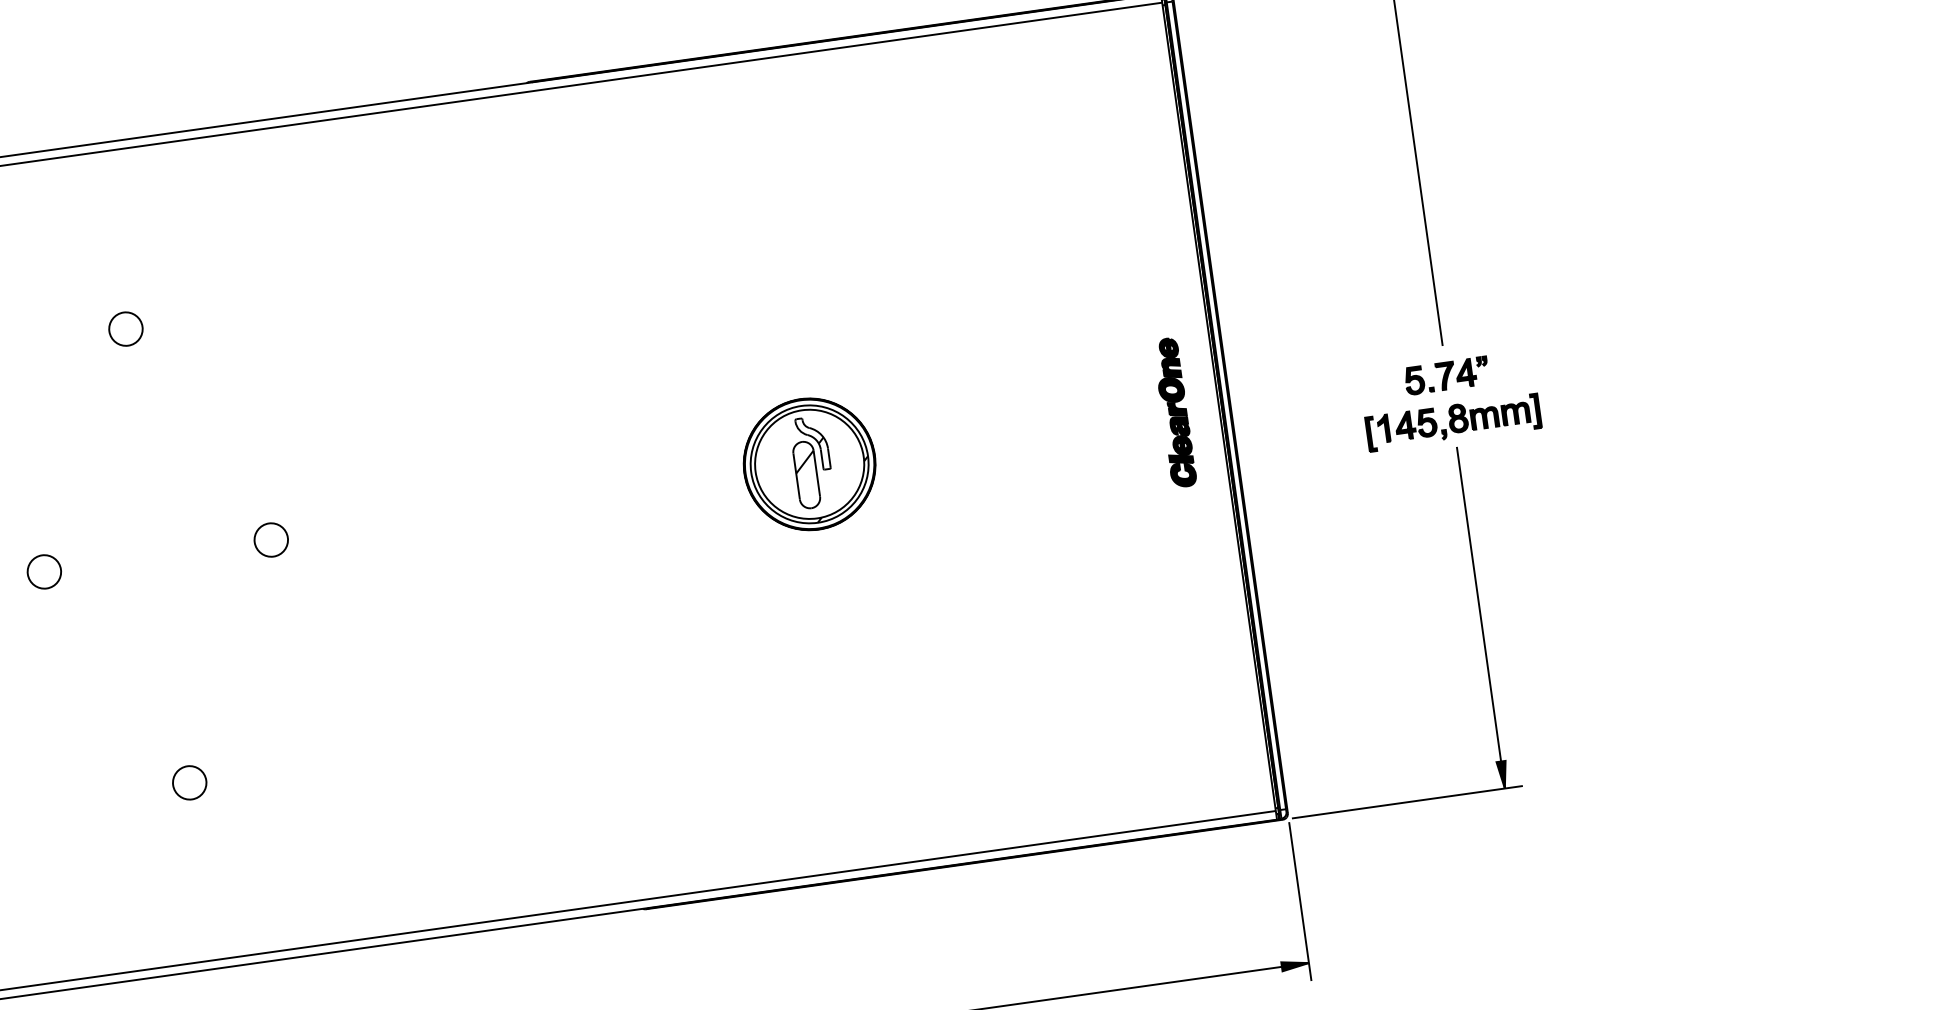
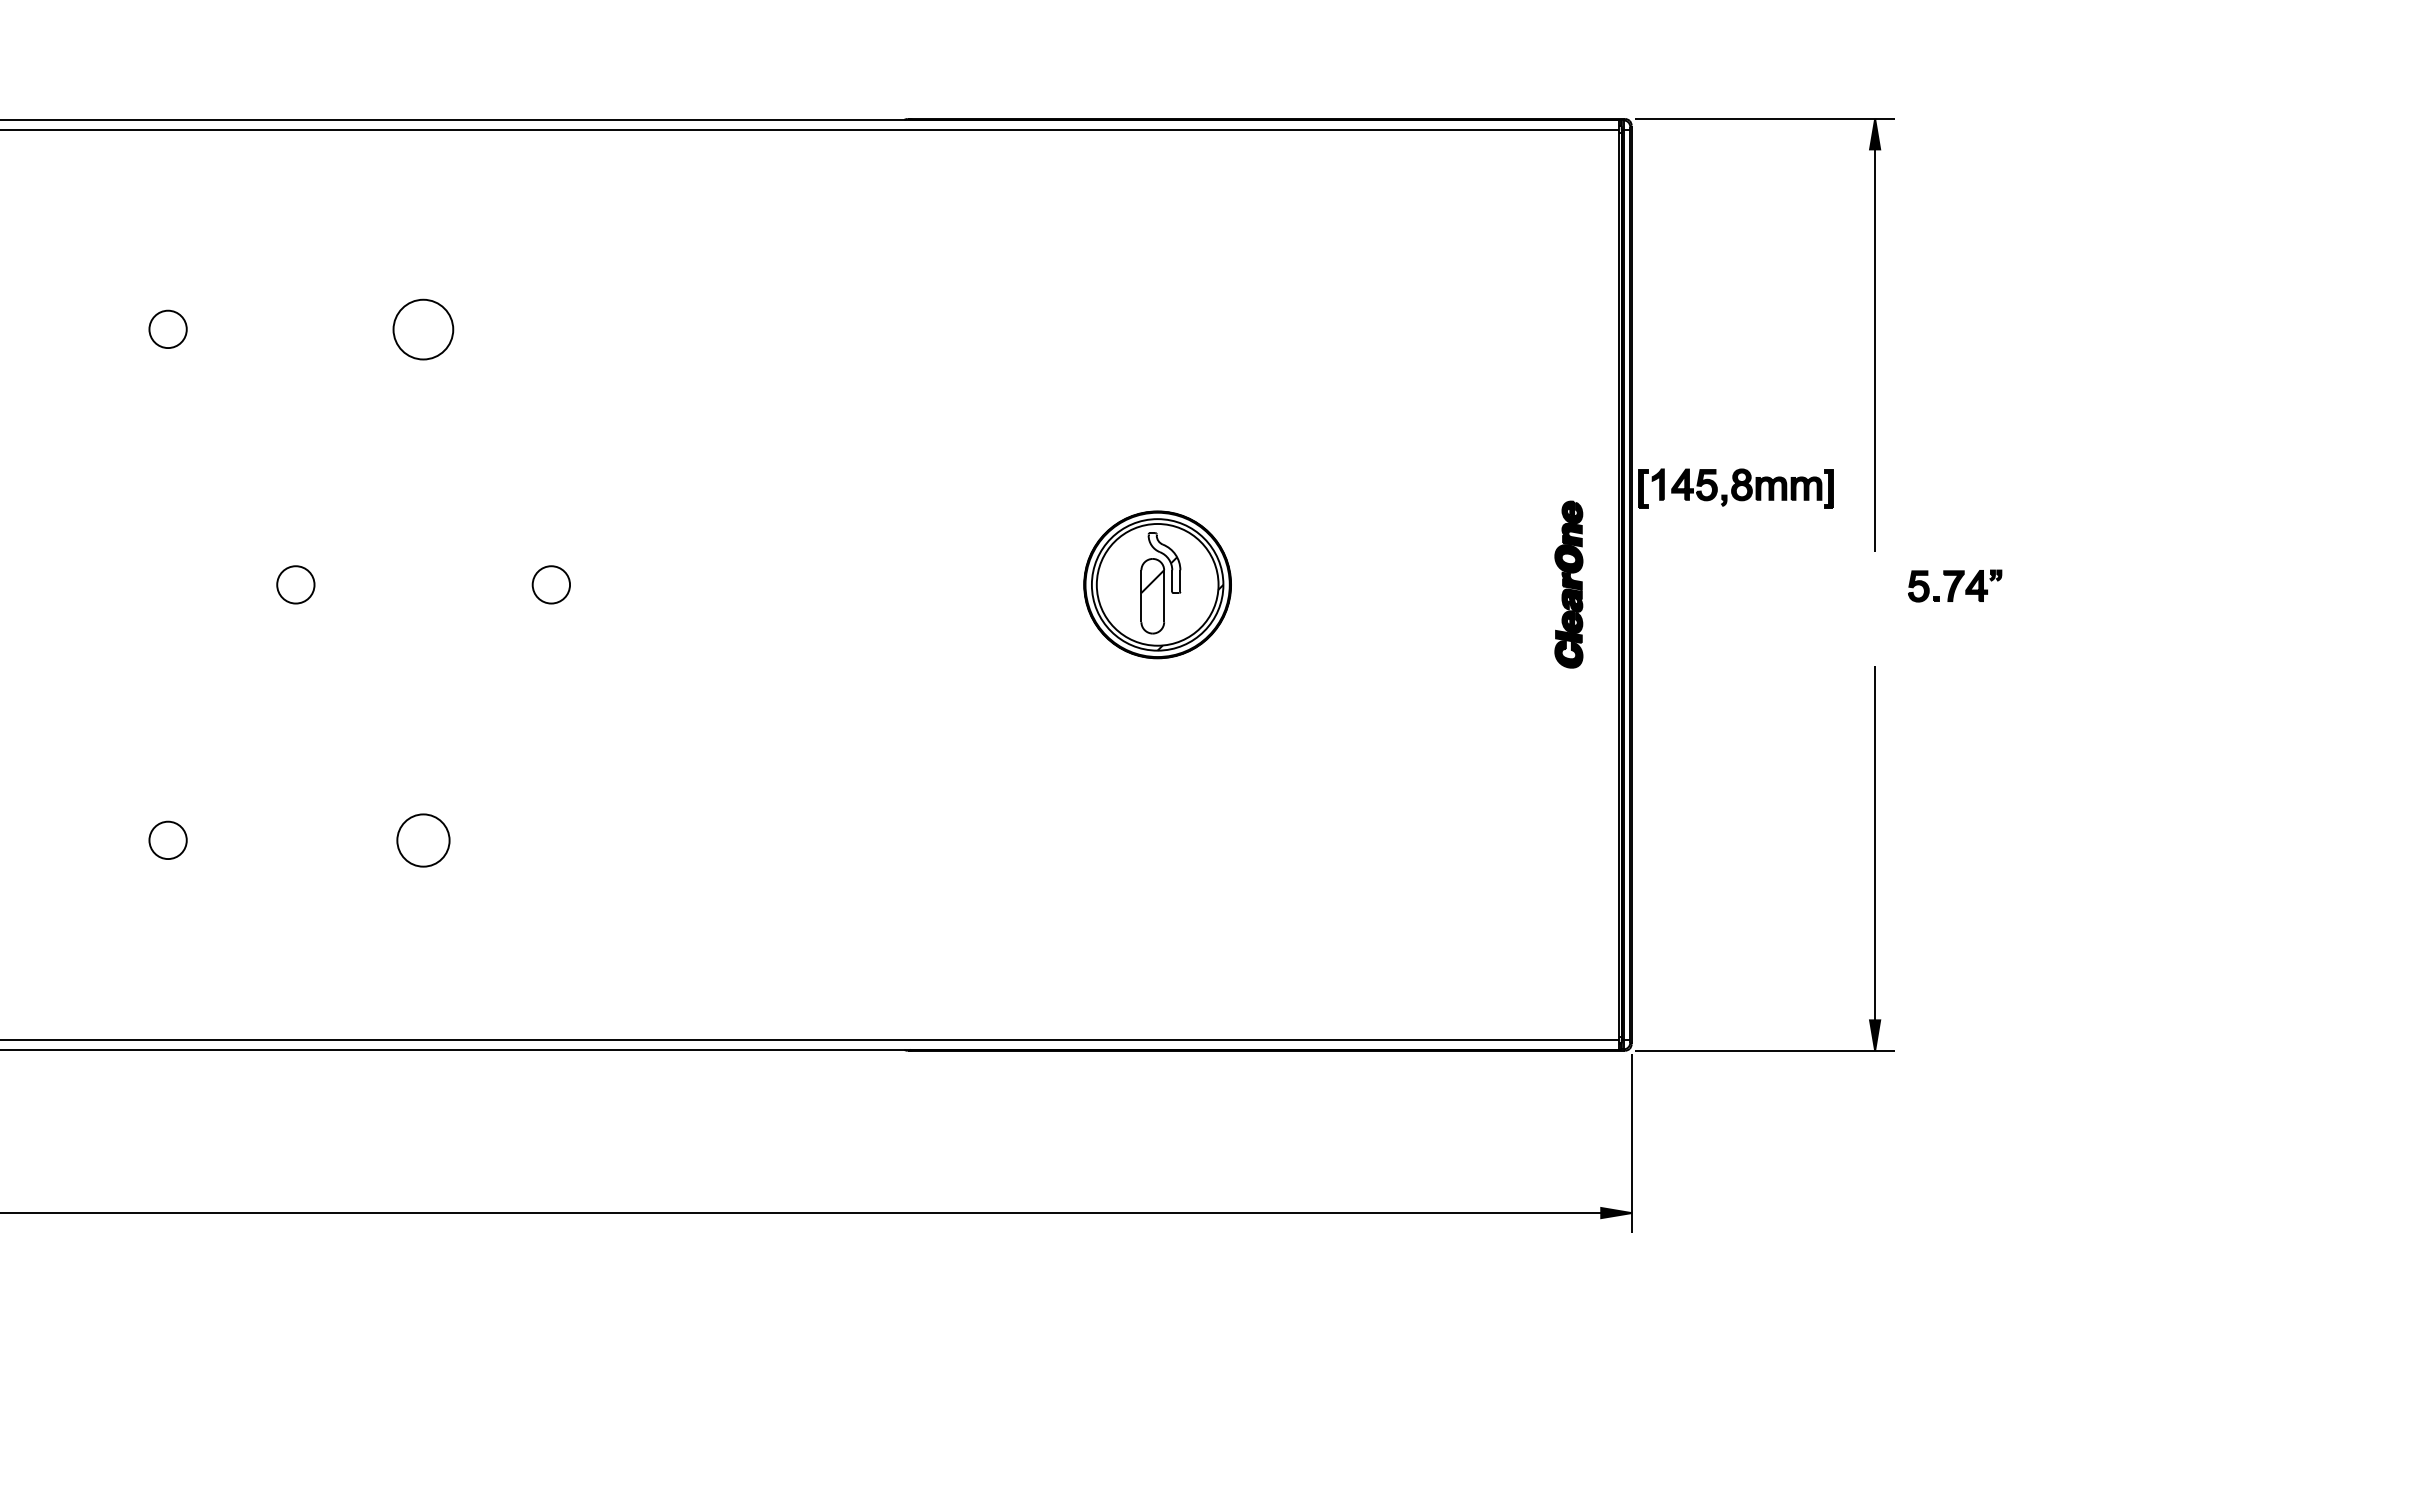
part: (125, 328) -> (423, 328), size x1.6
part: (1447, 375) -> (1955, 585), moved
part: (1452, 422) -> (1735, 488), moved
part: (189, 782) -> (423, 839), size x1.4

